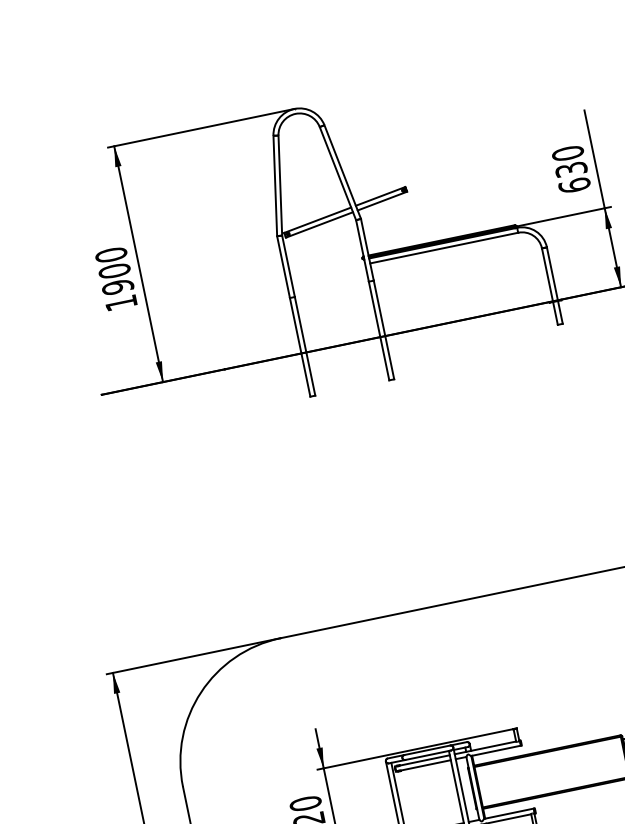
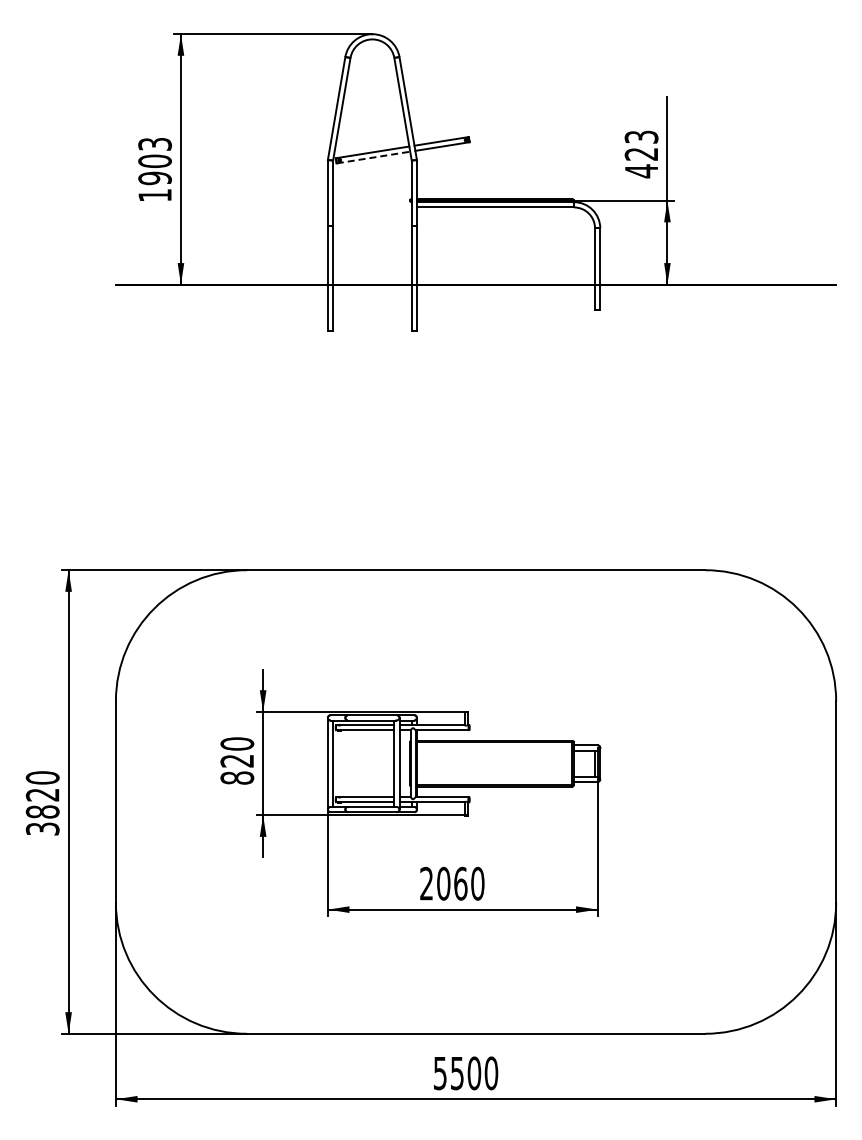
text: (571, 169) -> (641, 154), 630 -> 423
line: (320, 224) -> (374, 157), solid -> dashed
text: (110, 254) -> (154, 143), 1900 -> 1903

